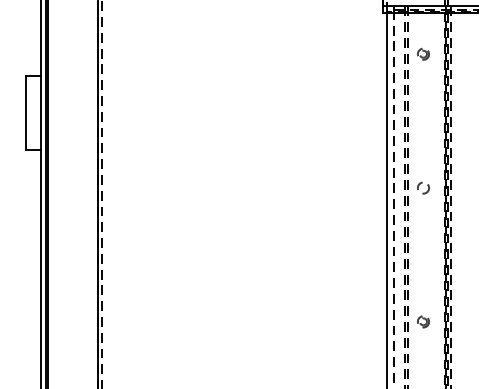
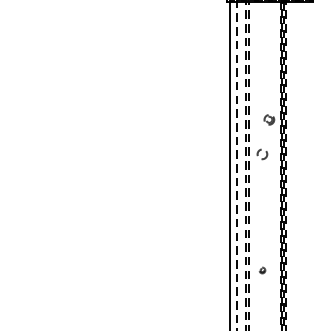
part: (423, 54) -> (269, 120), moved
part: (423, 321) -> (262, 270), size x0.6

